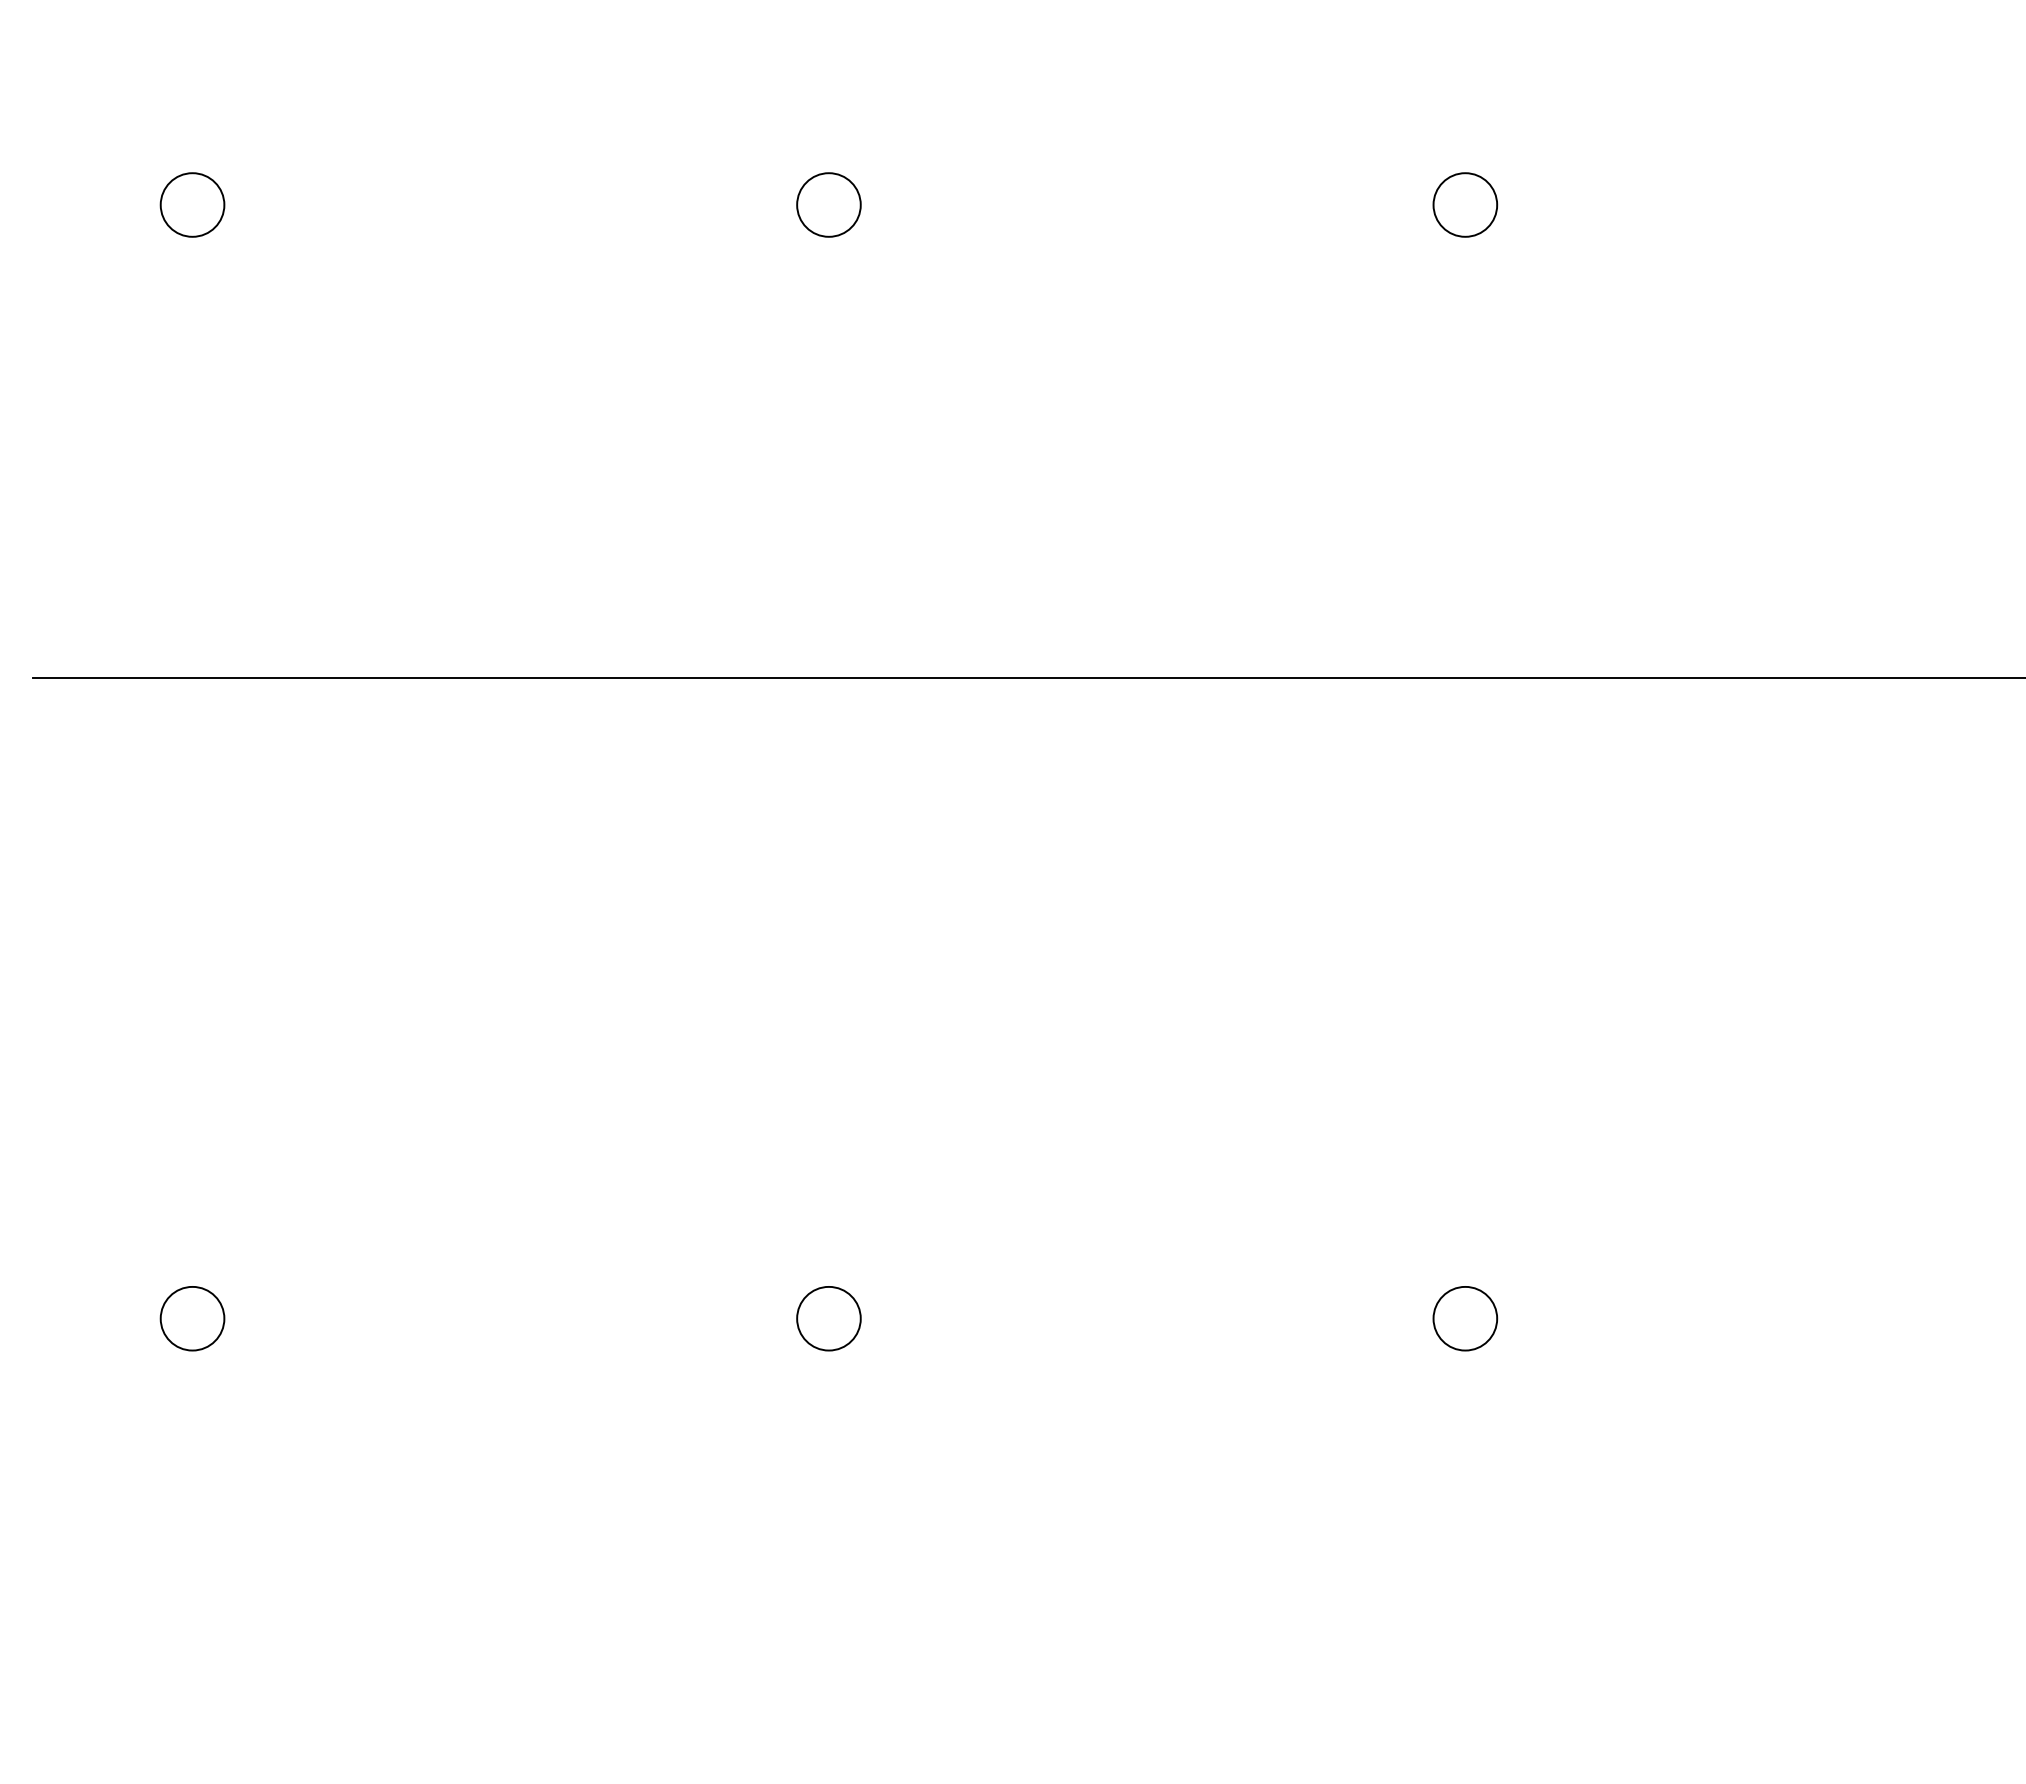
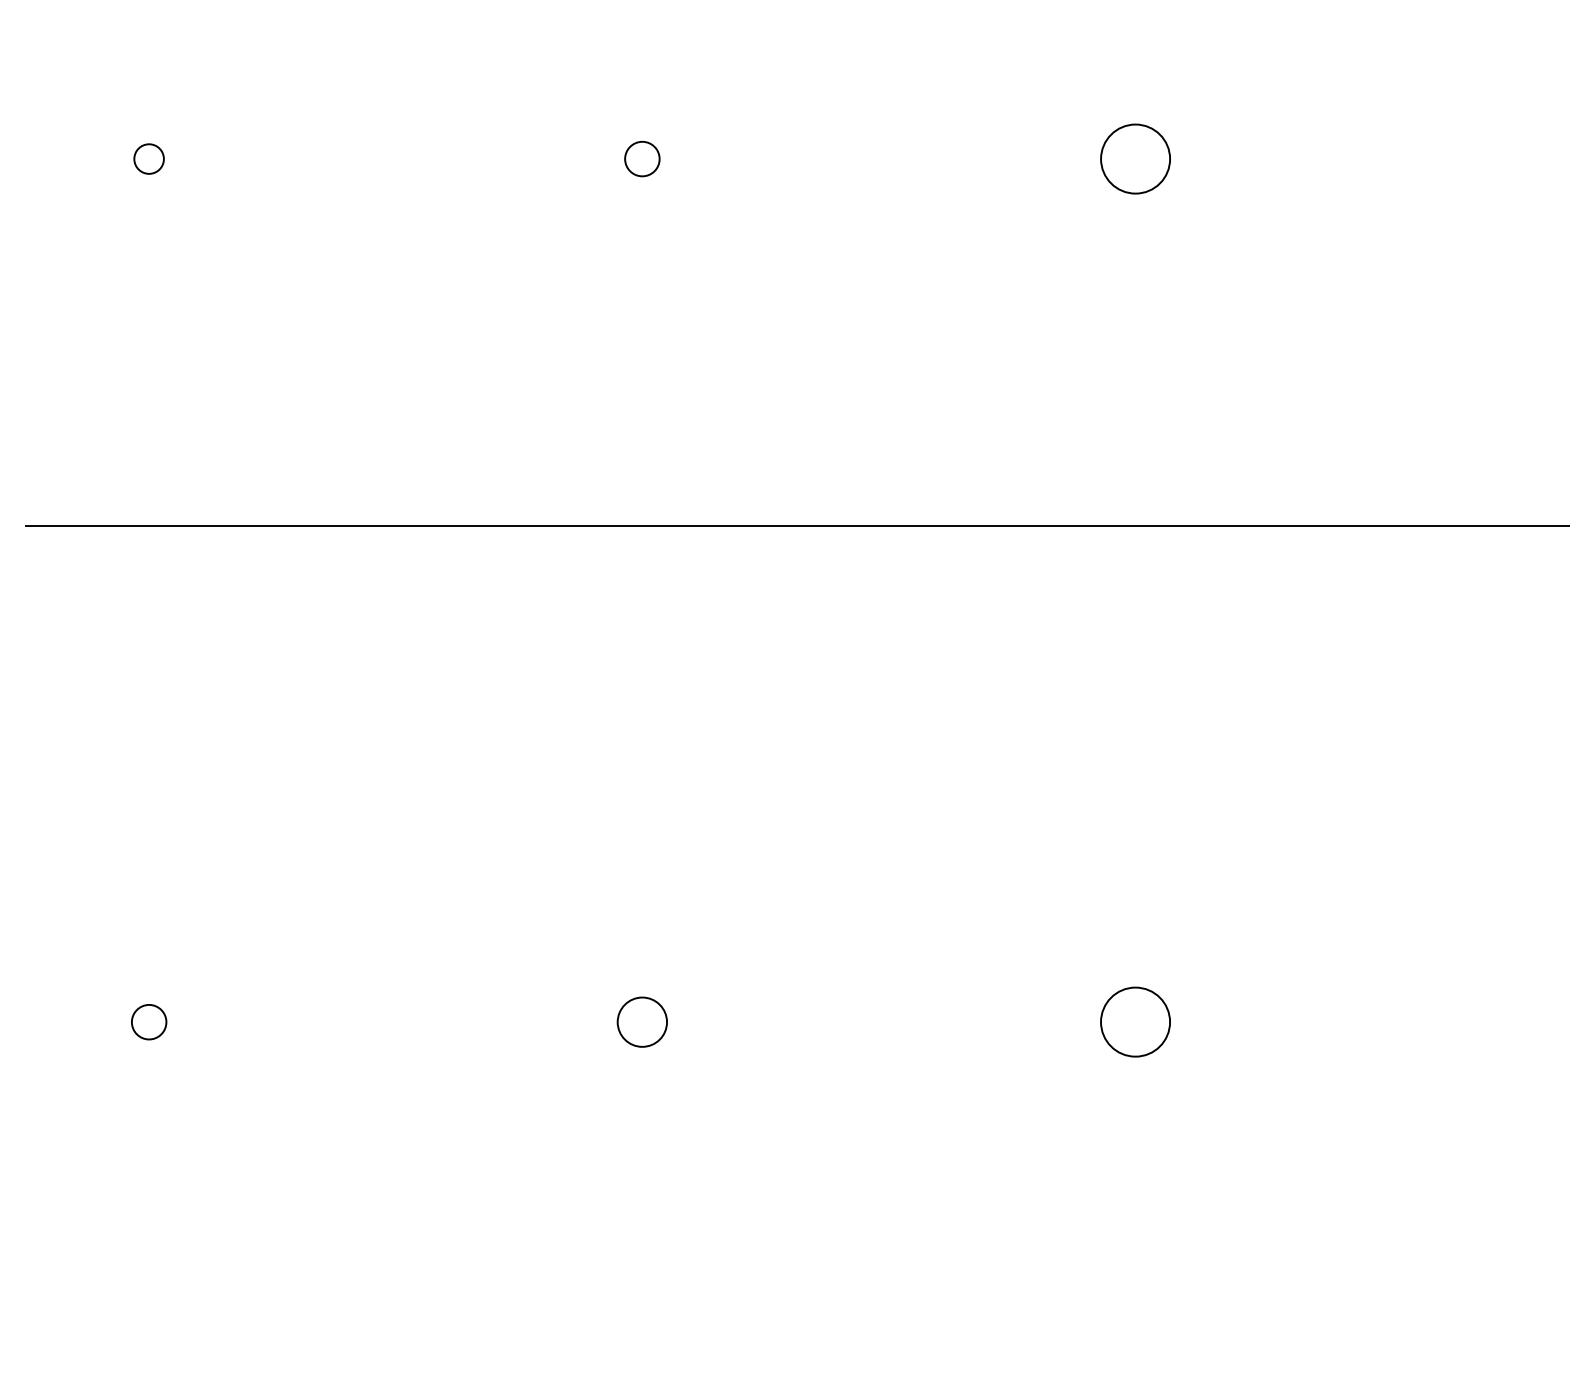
circle: (192, 204) -> (149, 158), size x0.6
circle: (828, 204) -> (642, 158), size x0.7
circle: (1465, 204) -> (1135, 158), size x1.4
circle: (192, 1318) -> (149, 1022), size x0.7
circle: (1465, 1318) -> (1135, 1022), size x1.4

